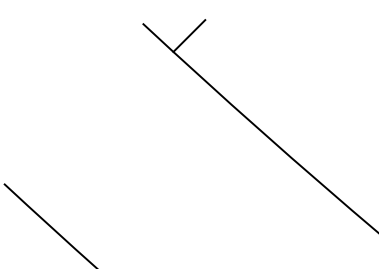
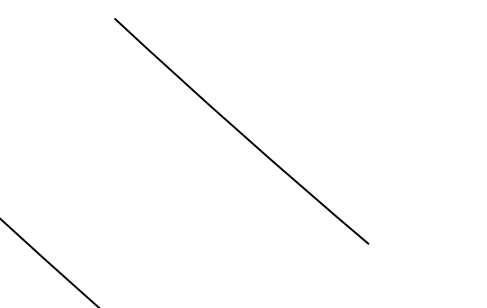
line: (188, 35) -> (163, 31), removed

